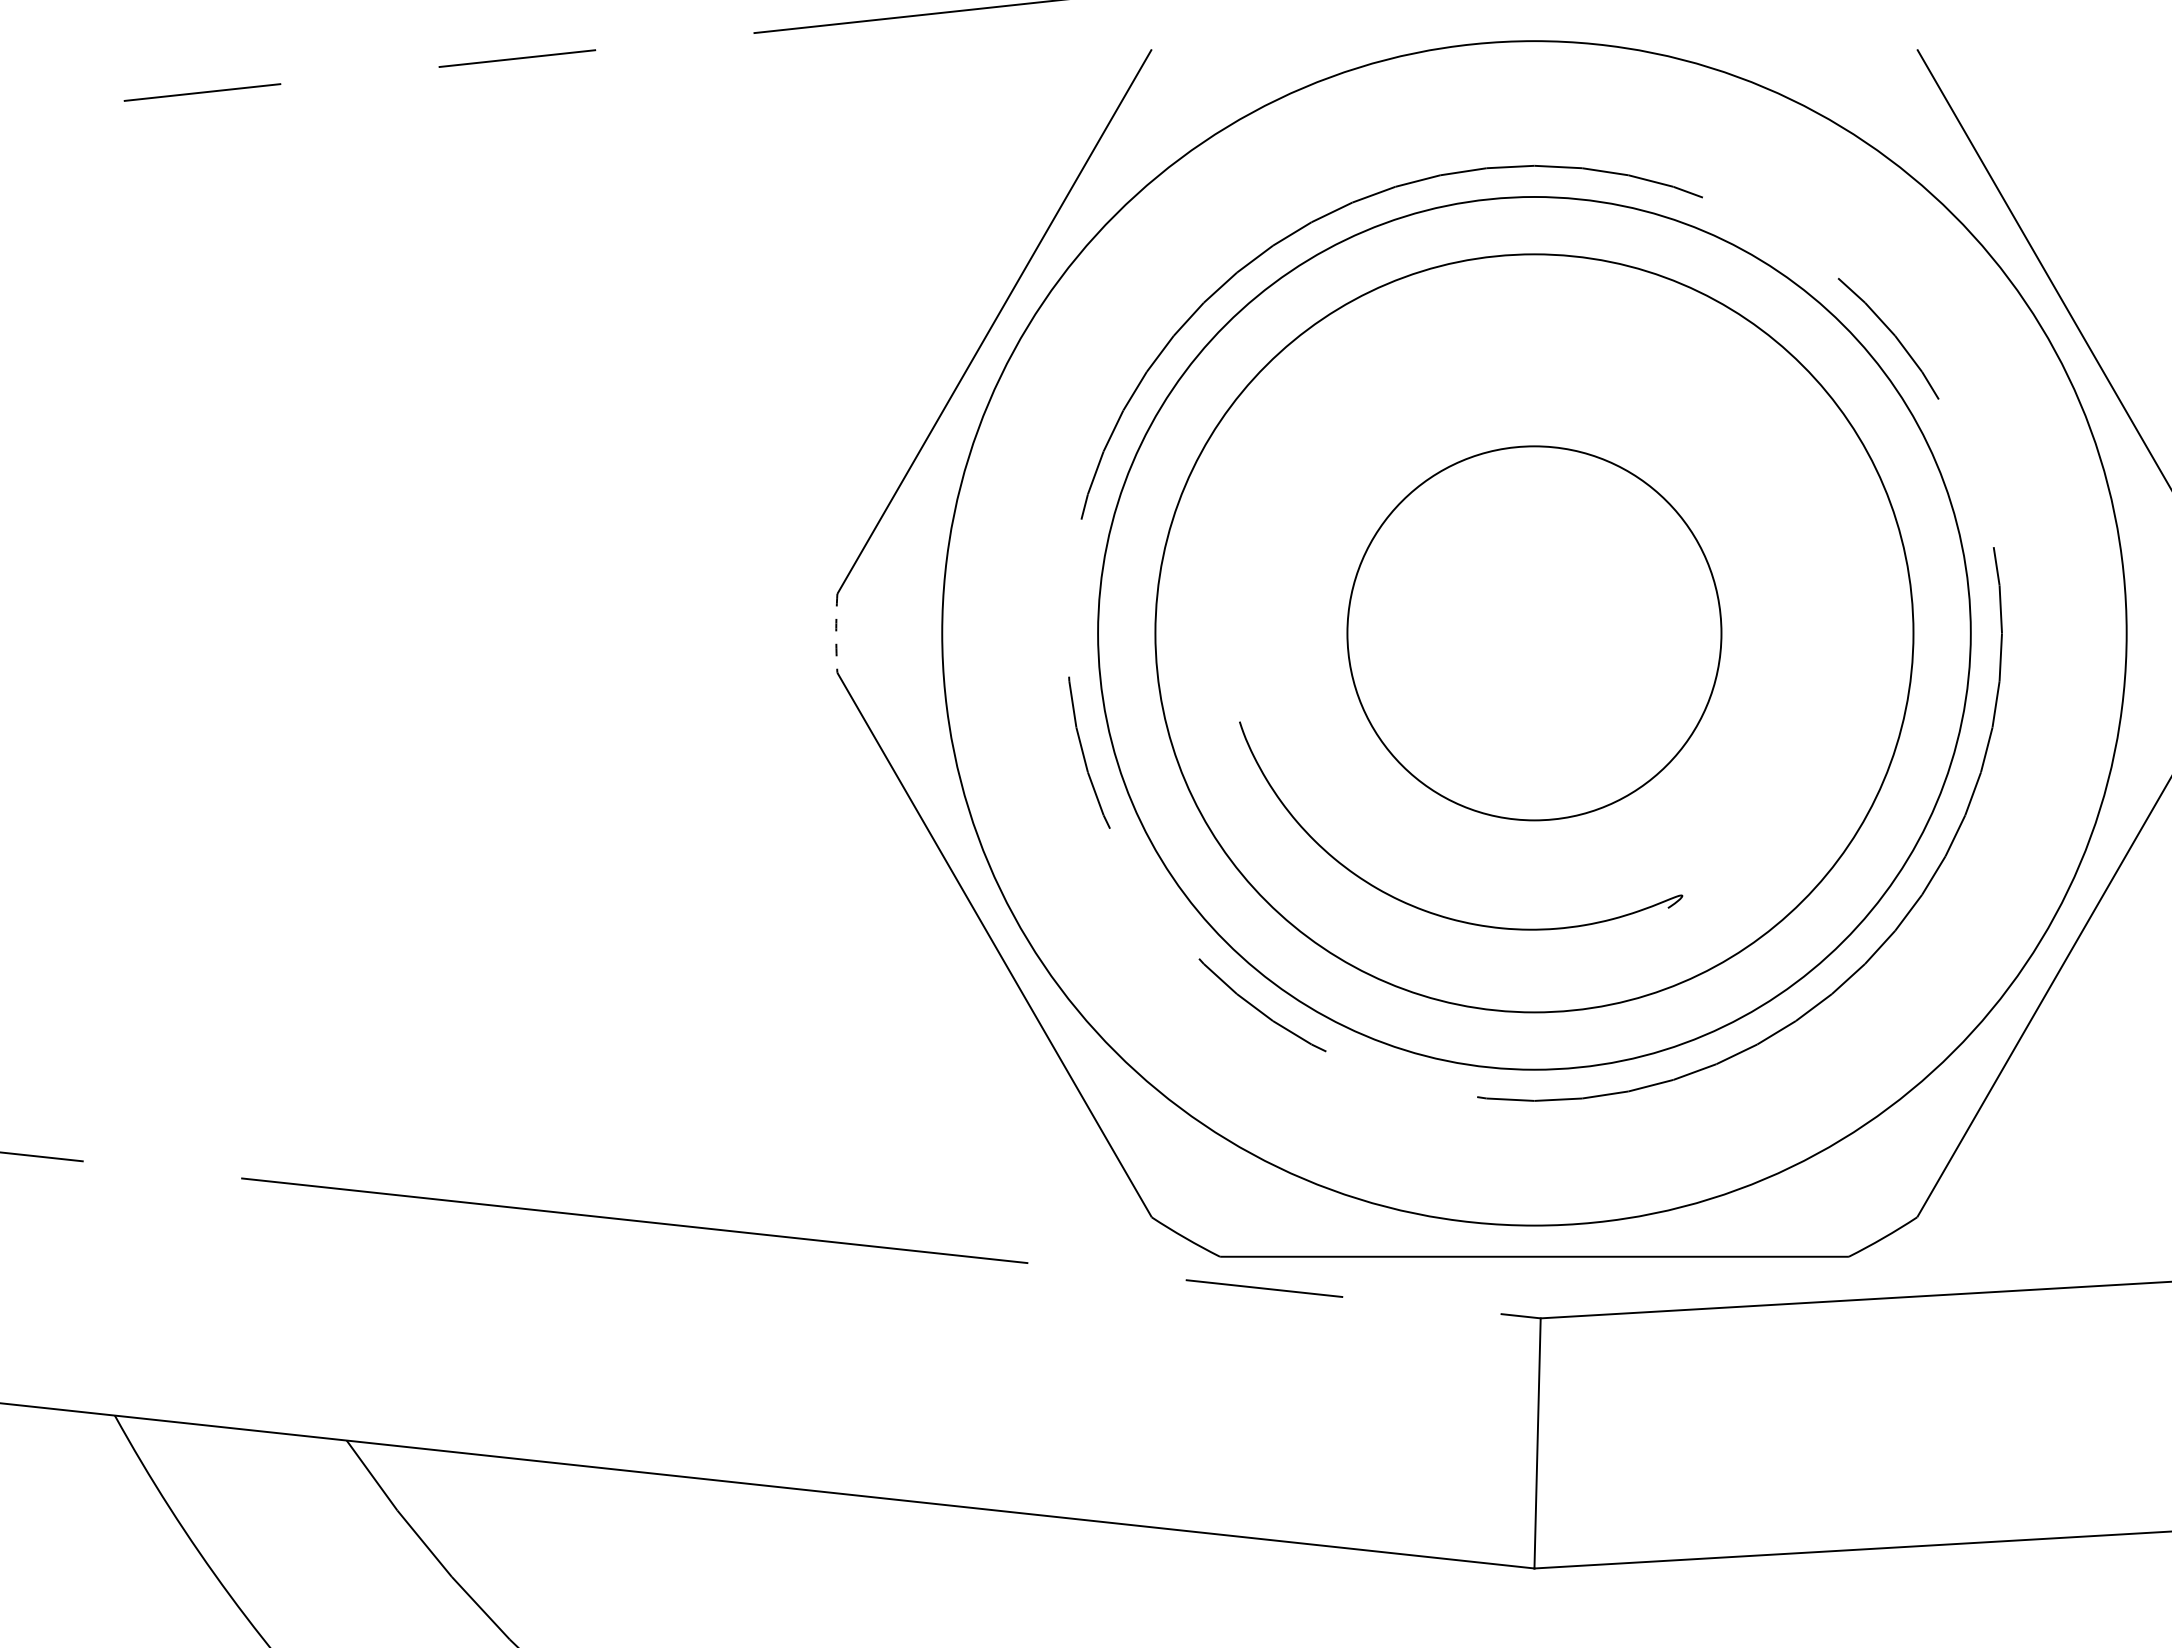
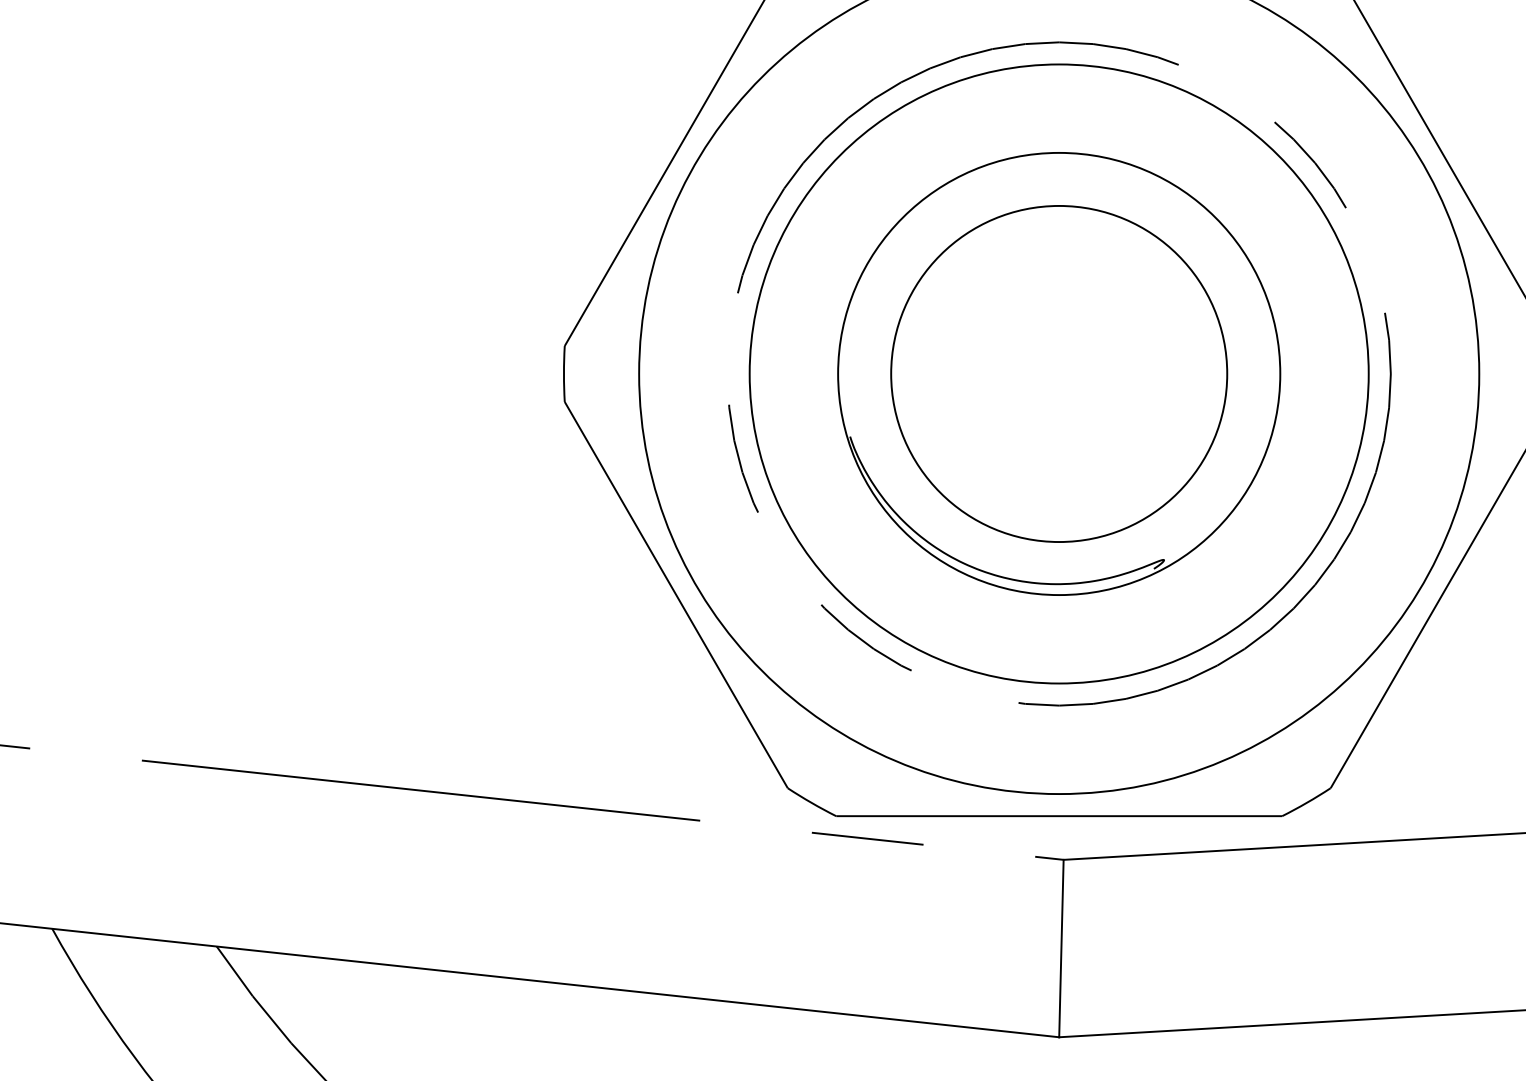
arc: (836, 633) -> (564, 374), dashed -> solid
circle: (1534, 633) -> (1059, 374), size x0.62
circle: (1534, 633) -> (1059, 374), size x1.67

